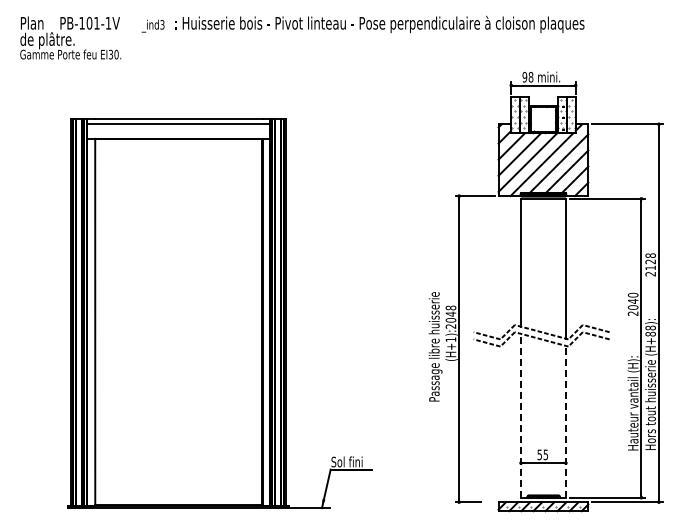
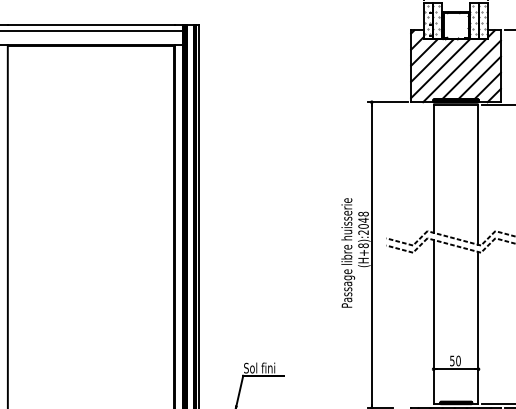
text: (450, 339) -> (363, 245), (H+1):2048 -> (H+8):2048
line: (521, 415) -> (434, 321), dashed -> solid
line: (565, 421) -> (478, 327), dashed -> solid
text: (545, 454) -> (458, 360), 55 -> 50

